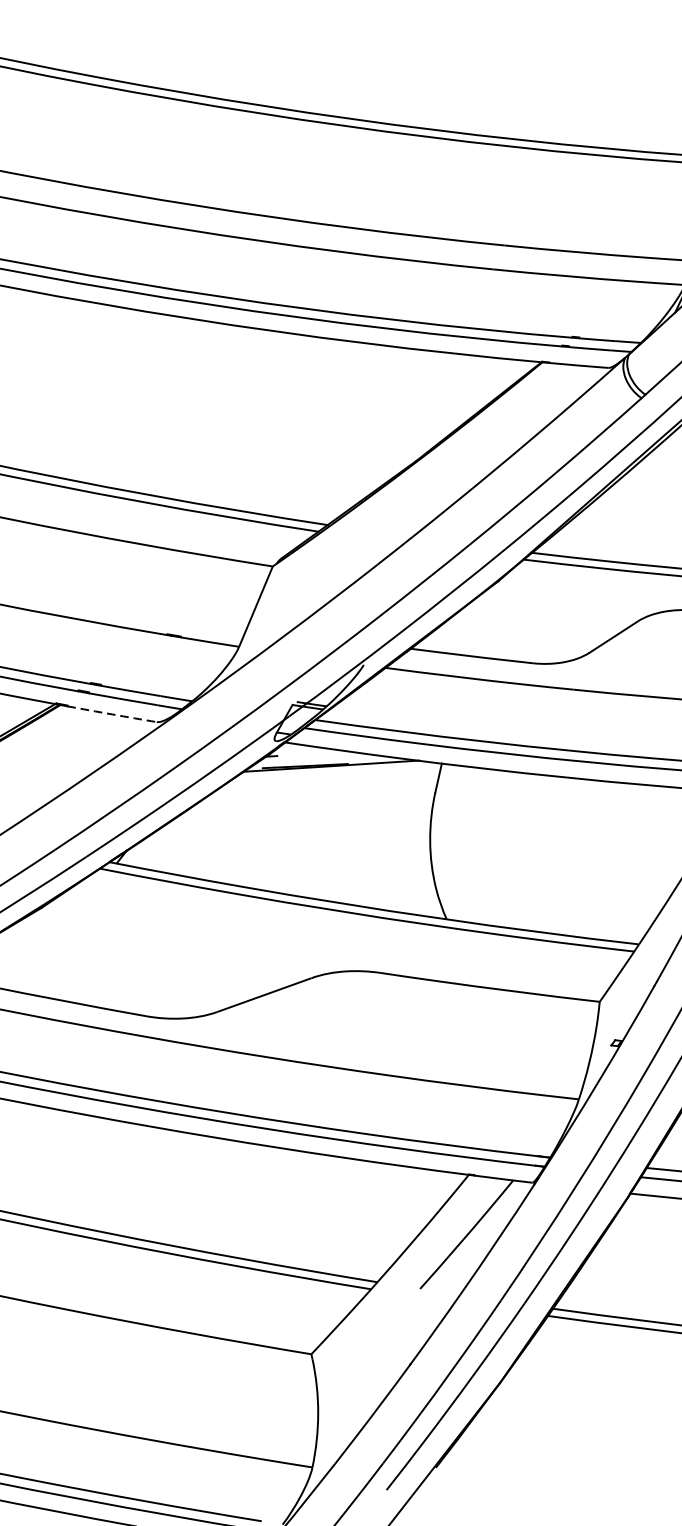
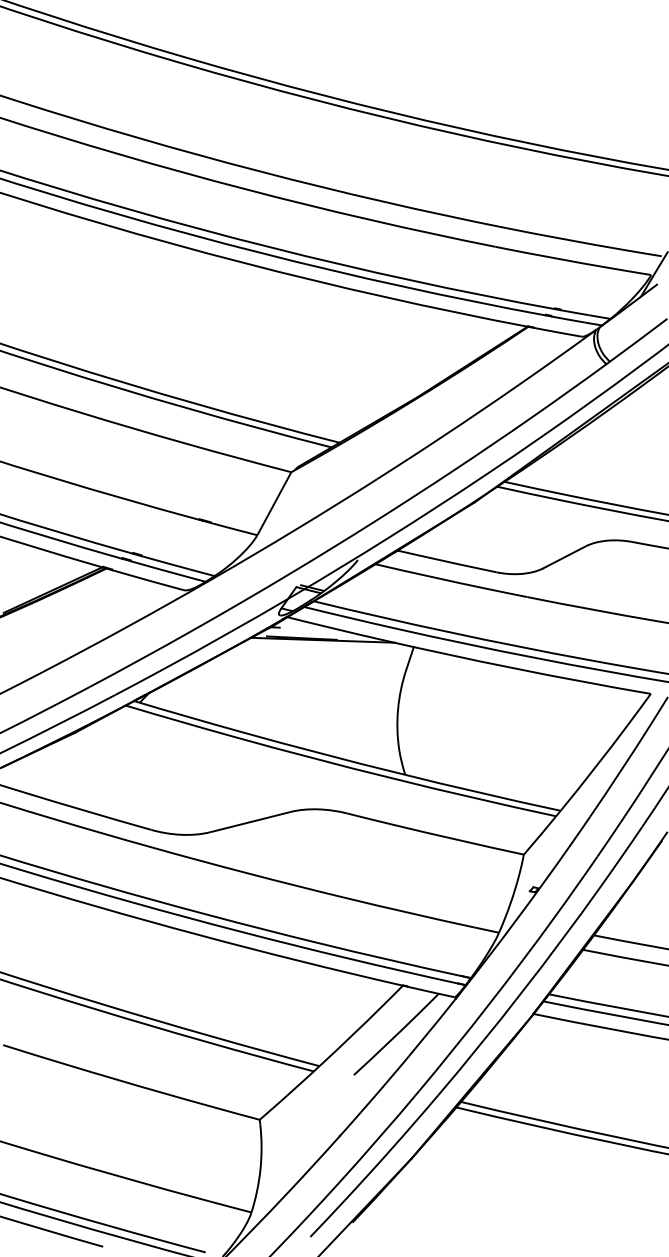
arc: (111, 714) -> (147, 580), dashed -> solid

